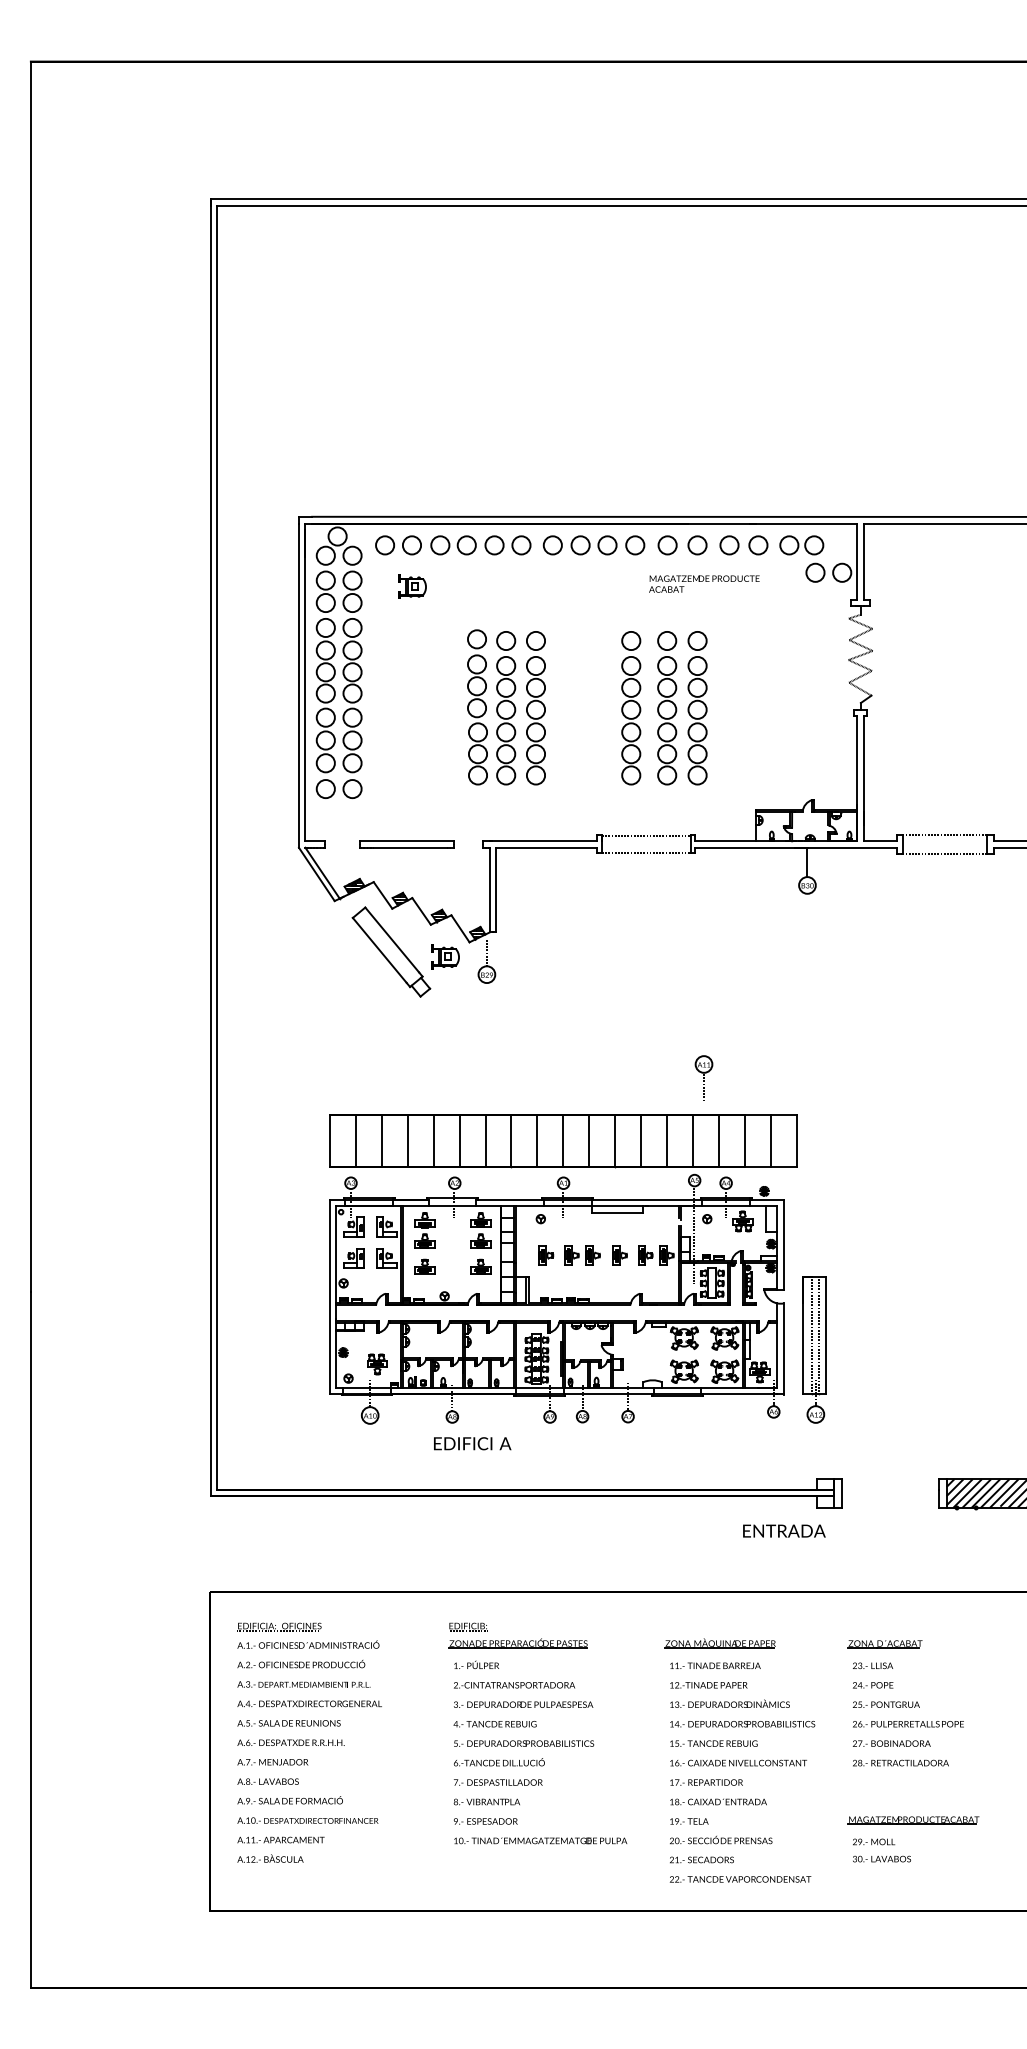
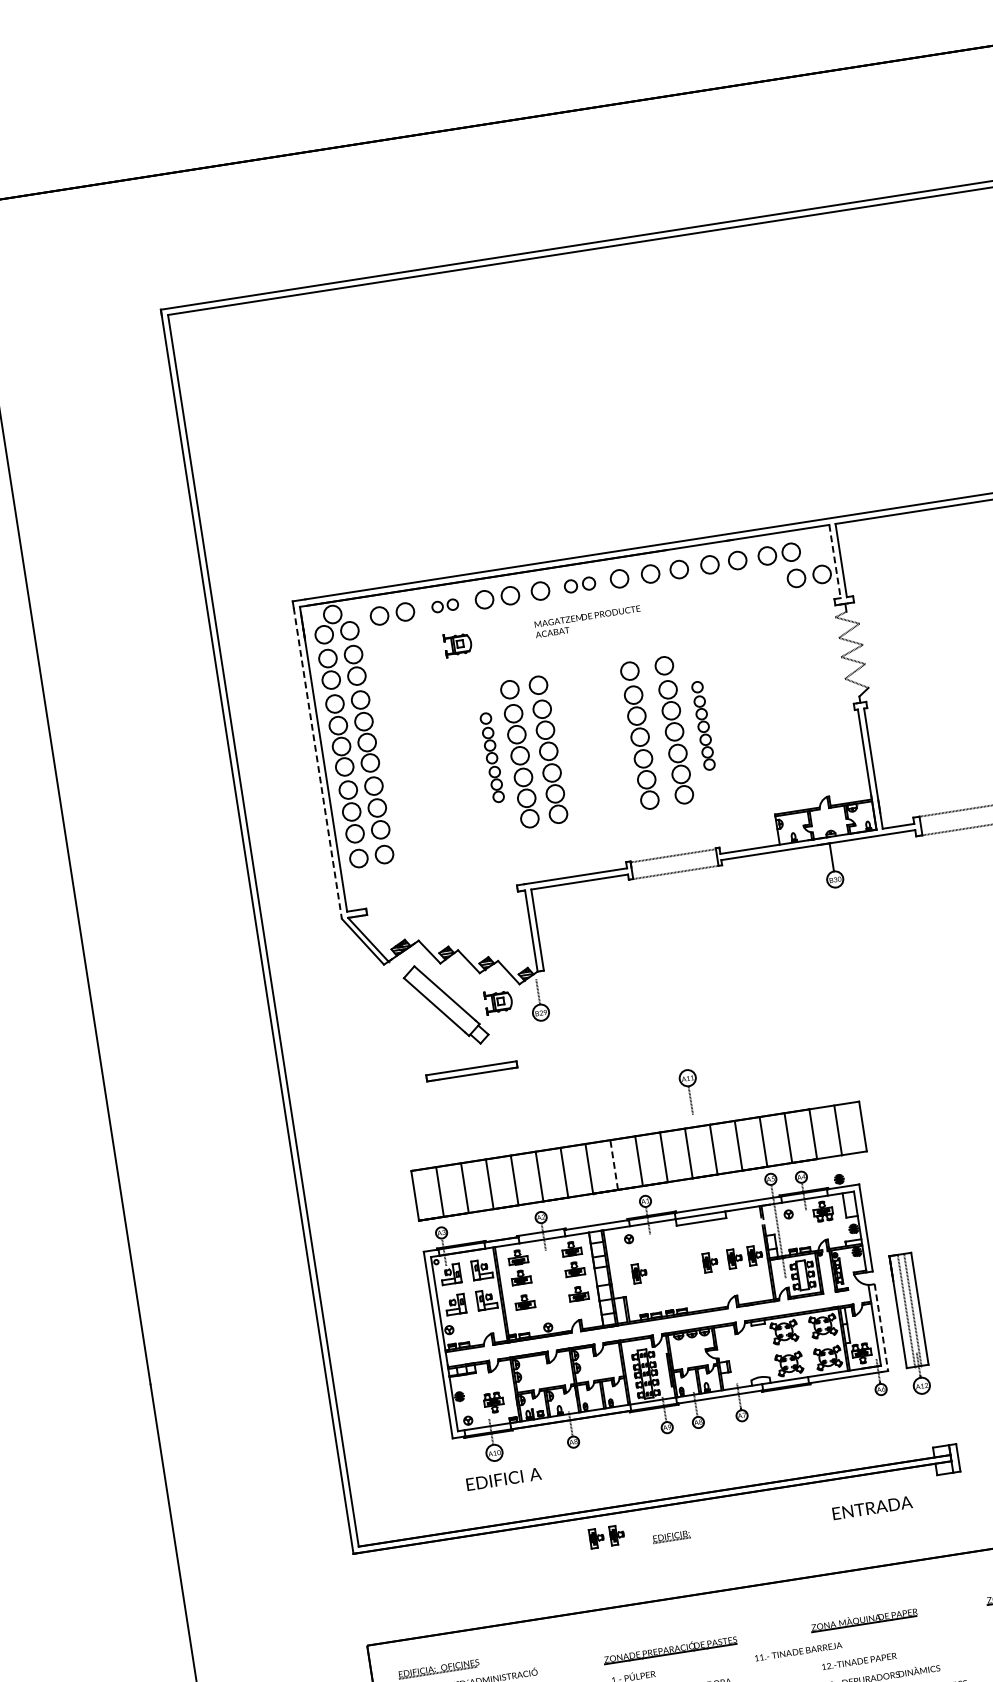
part: (453, 545) -> (445, 605), size x0.6
part: (593, 545) -> (579, 585), size x0.7
line: (857, 562) -> (835, 562), solid -> dashed
text: (704, 583) -> (588, 621), moved
part: (412, 586) -> (458, 644), moved
line: (298, 686) -> (317, 764), solid -> dashed
part: (477, 707) -> (492, 757), size x0.6
part: (697, 708) -> (703, 726), size x0.6
part: (406, 844) -> (471, 1071), moved
part: (703, 1077) -> (689, 1090), moved
line: (537, 1141) -> (614, 1165), solid -> dashed
part: (582, 1255) -> (606, 1536), moved
line: (783, 1349) -> (881, 1328), solid -> dashed
text: (472, 1443) -> (503, 1478), moved
text: (784, 1530) -> (872, 1507), moved
part: (468, 1626) -> (671, 1536), moved
text: (715, 1665) -> (798, 1651), moved

